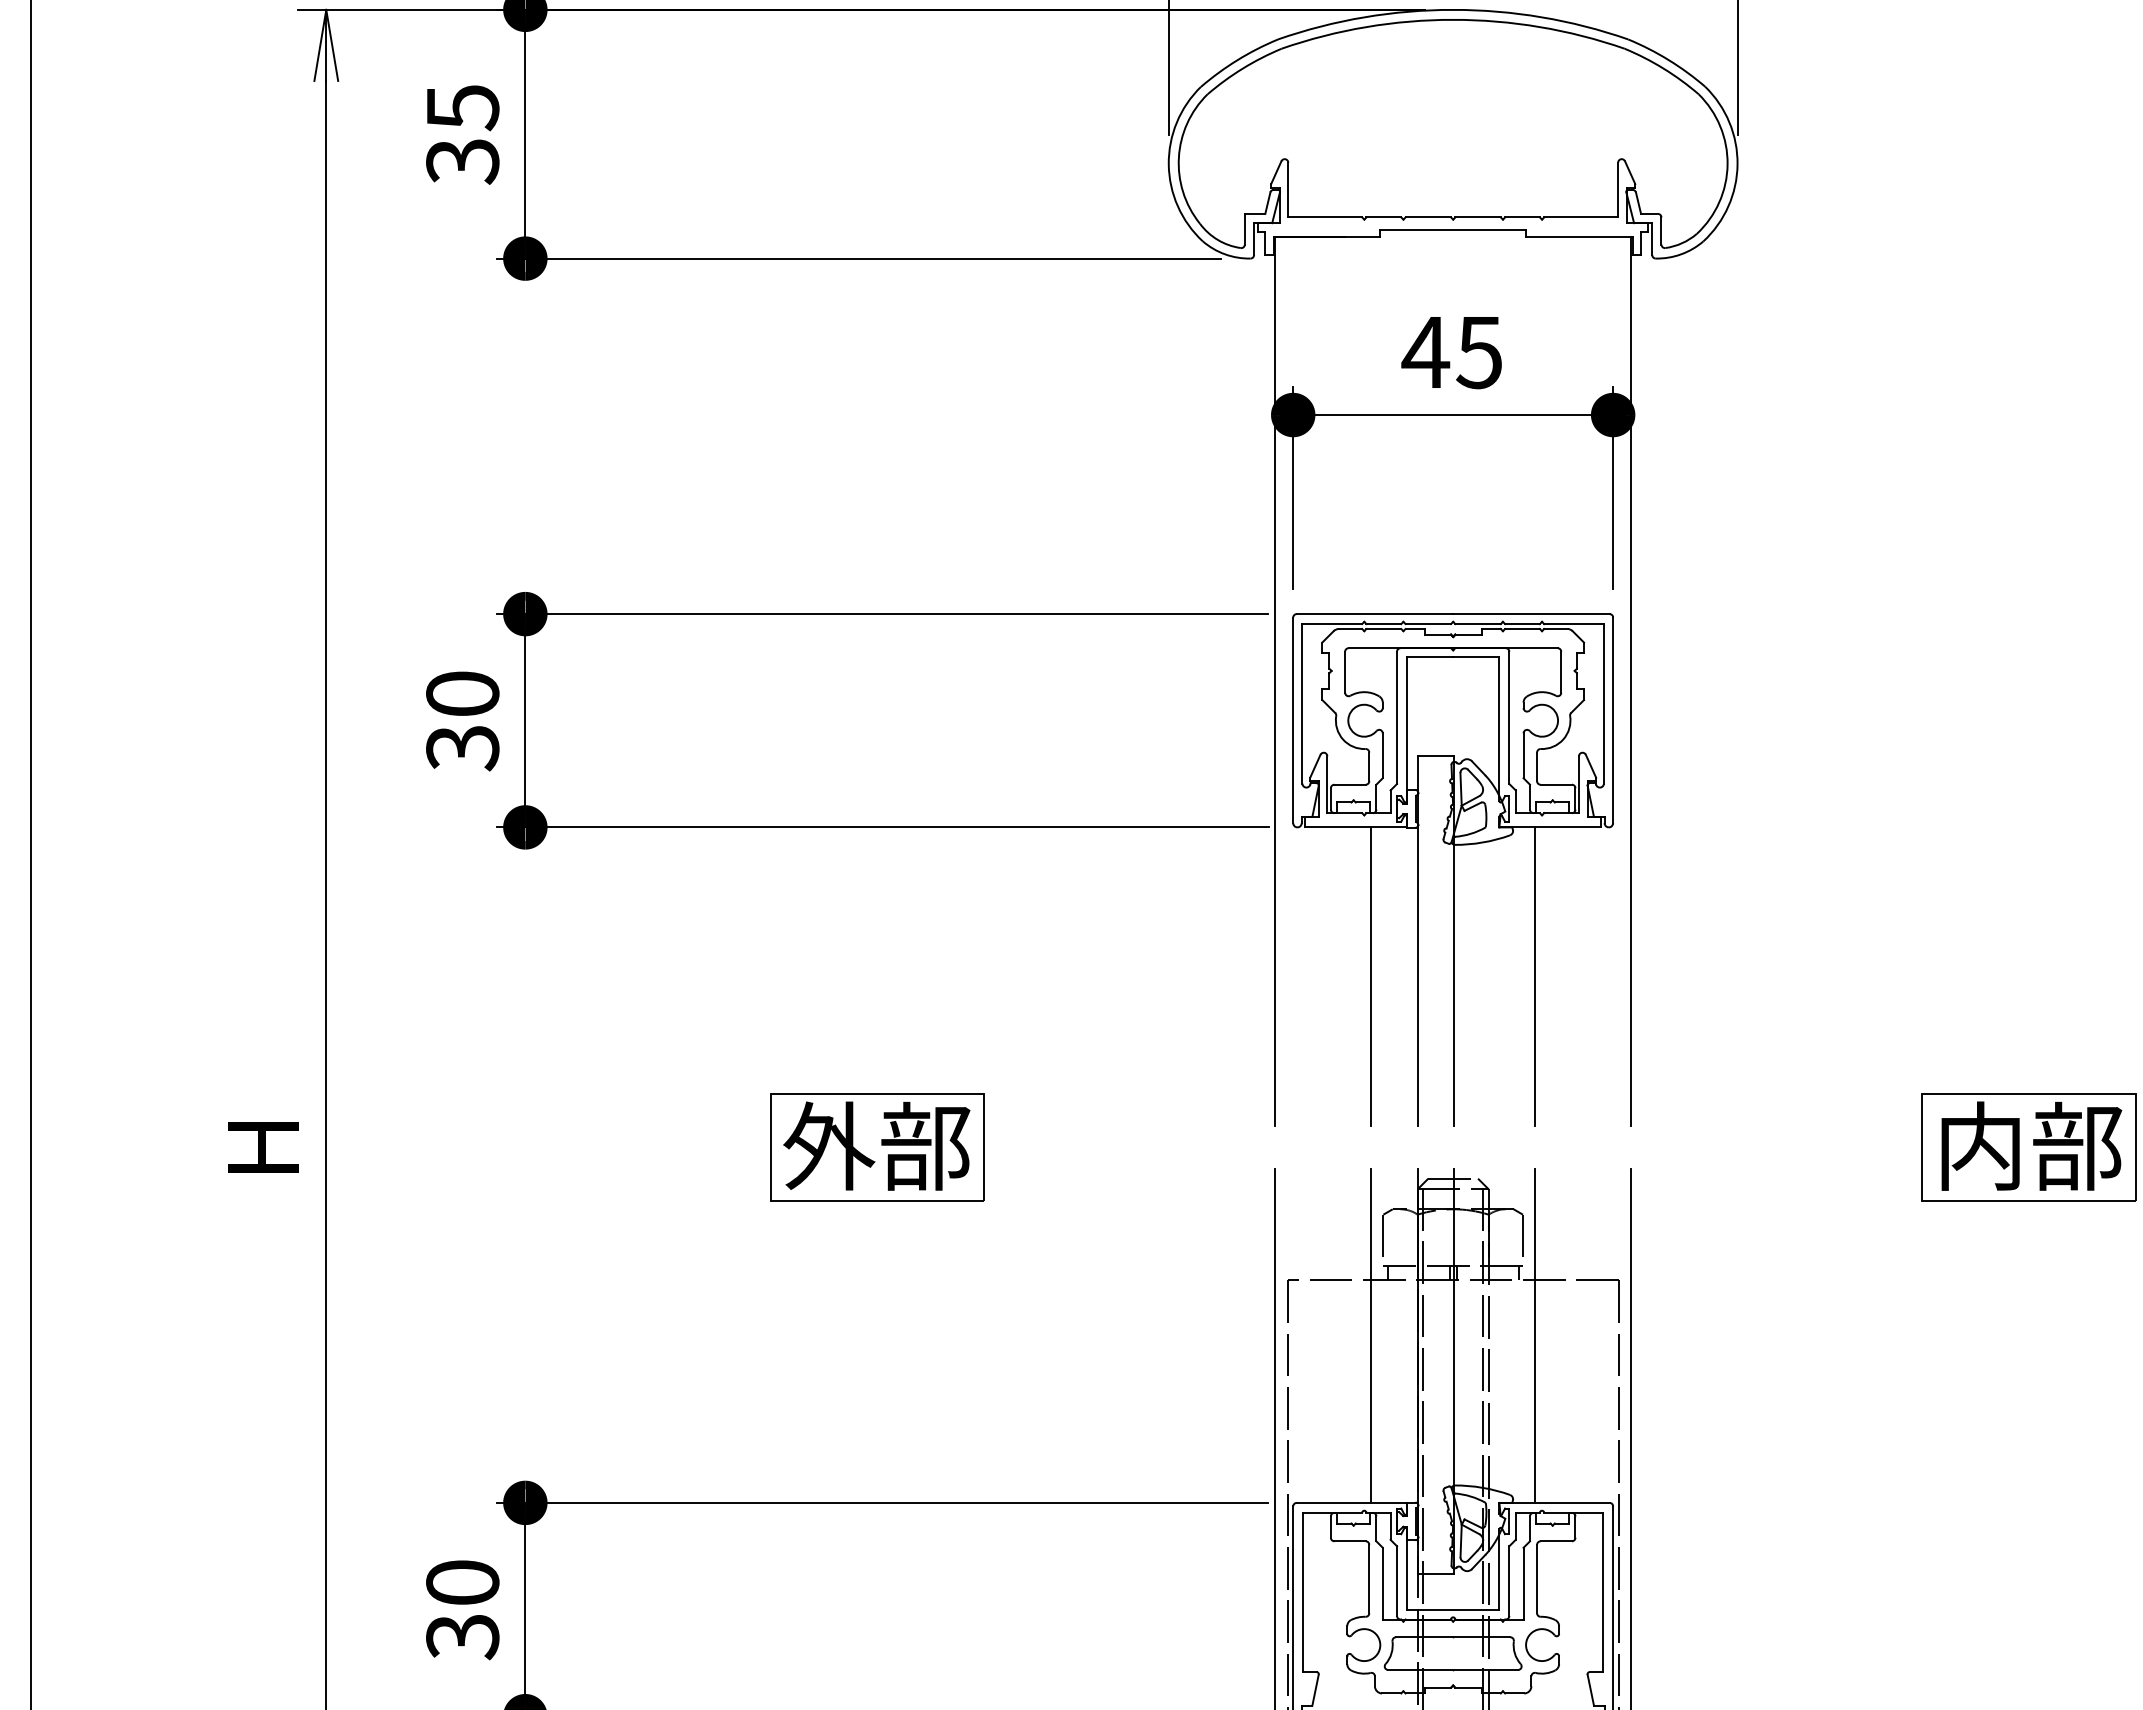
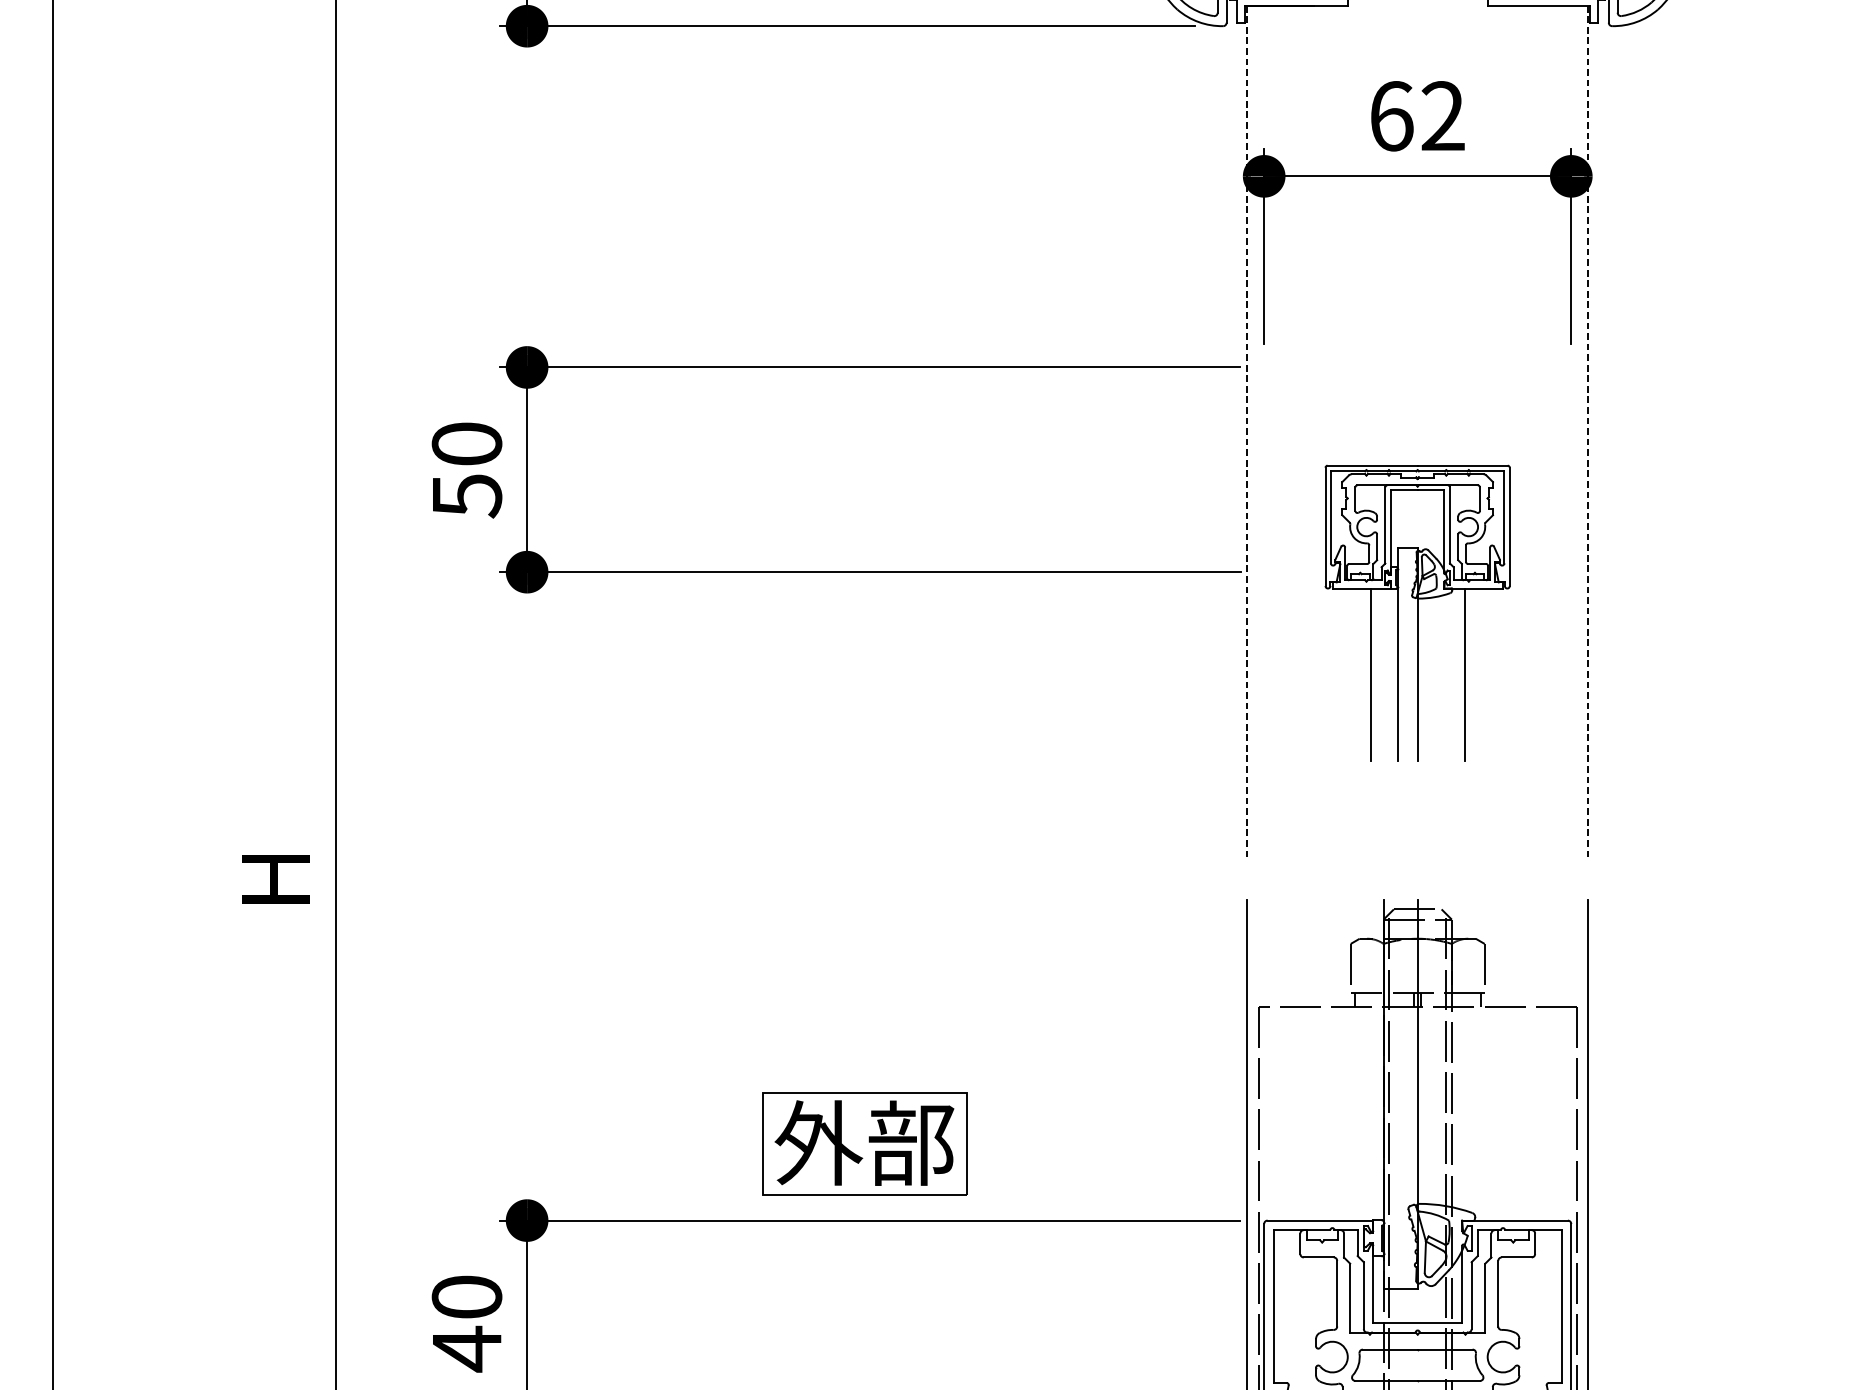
text: (1451, 352) -> (1416, 116), 45 -> 62
line: (1275, 682) -> (1247, 433), solid -> dashed
line: (1630, 682) -> (1587, 433), solid -> dashed
text: (462, 748) -> (466, 496), 30 -> 50
part: (1452, 869) -> (1417, 612), size x0.6
part: (877, 1147) -> (865, 1144), moved
line: (1371, 1335) -> (1339, 1059), removed
line: (1534, 1335) -> (1495, 1059), removed
text: (462, 1636) -> (466, 1348), 30 -> 40

